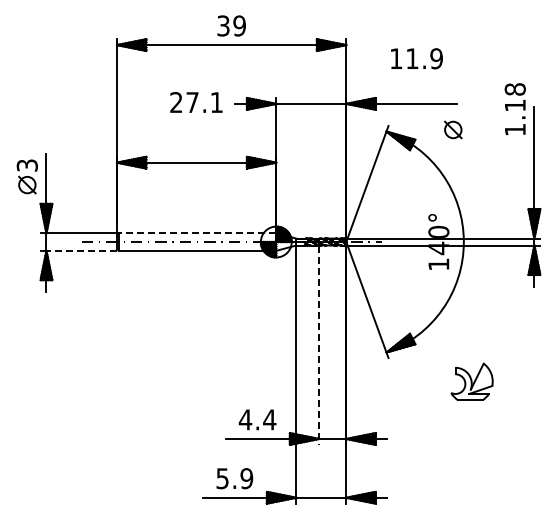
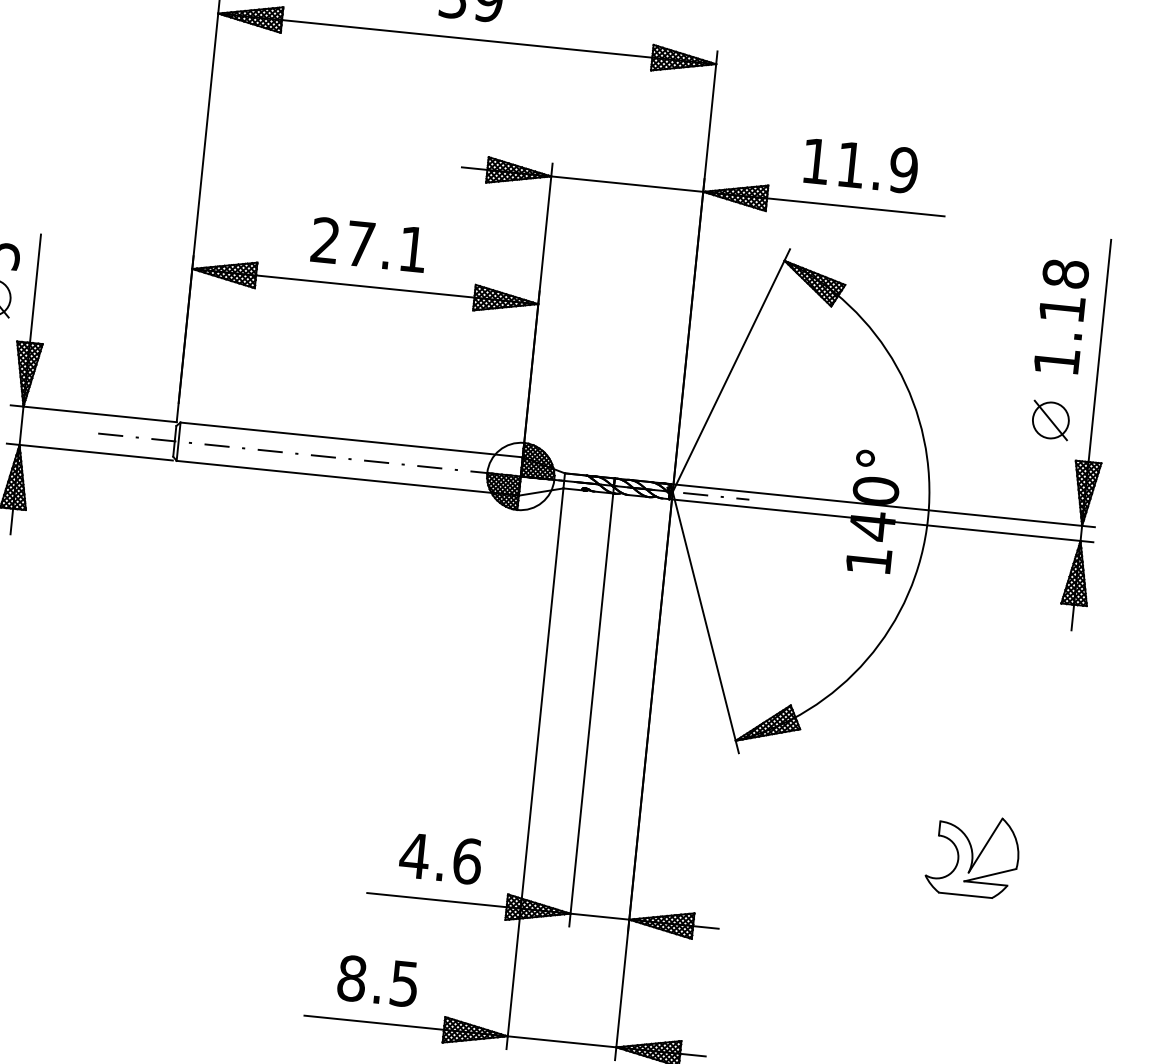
text: (416, 58) -> (860, 165), moved
text: (196, 102) -> (369, 244), moved
text: (514, 109) -> (1059, 317), moved
part: (453, 129) -> (1051, 419), moved
line: (197, 233) -> (351, 440), dashed -> solid
line: (81, 250) -> (95, 451), dashed -> solid
line: (319, 345) -> (591, 710), dashed -> solid
part: (471, 381) -> (972, 854), moved
text: (269, 419) -> (466, 860), 4.4 -> 4.6
text: (234, 478) -> (377, 980), 5.9 -> 8.5

